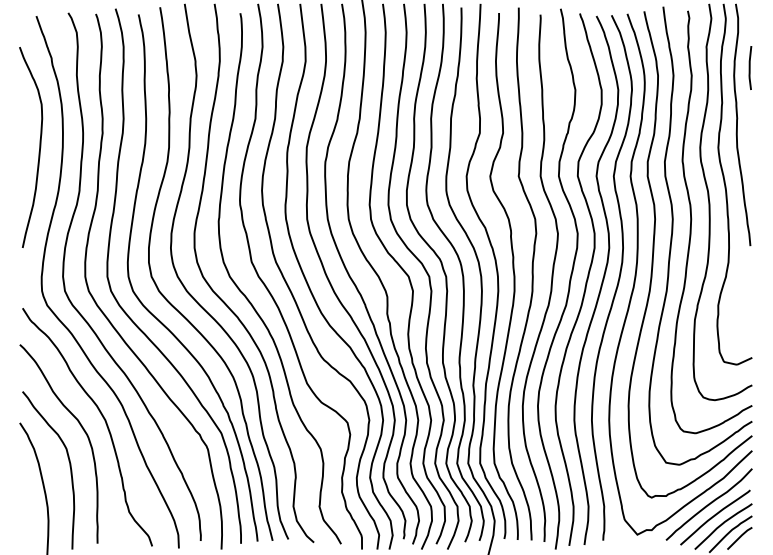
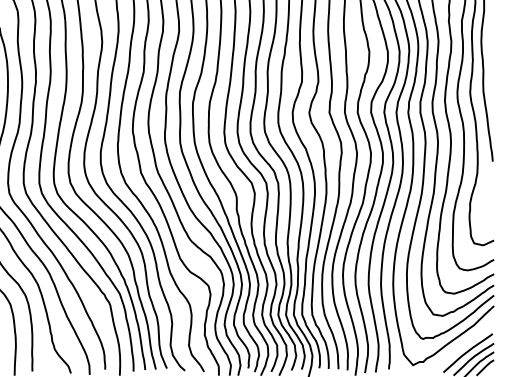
curve: (750, 67) -> (492, 35), removed
curve: (708, 504) -> (463, 343), removed

